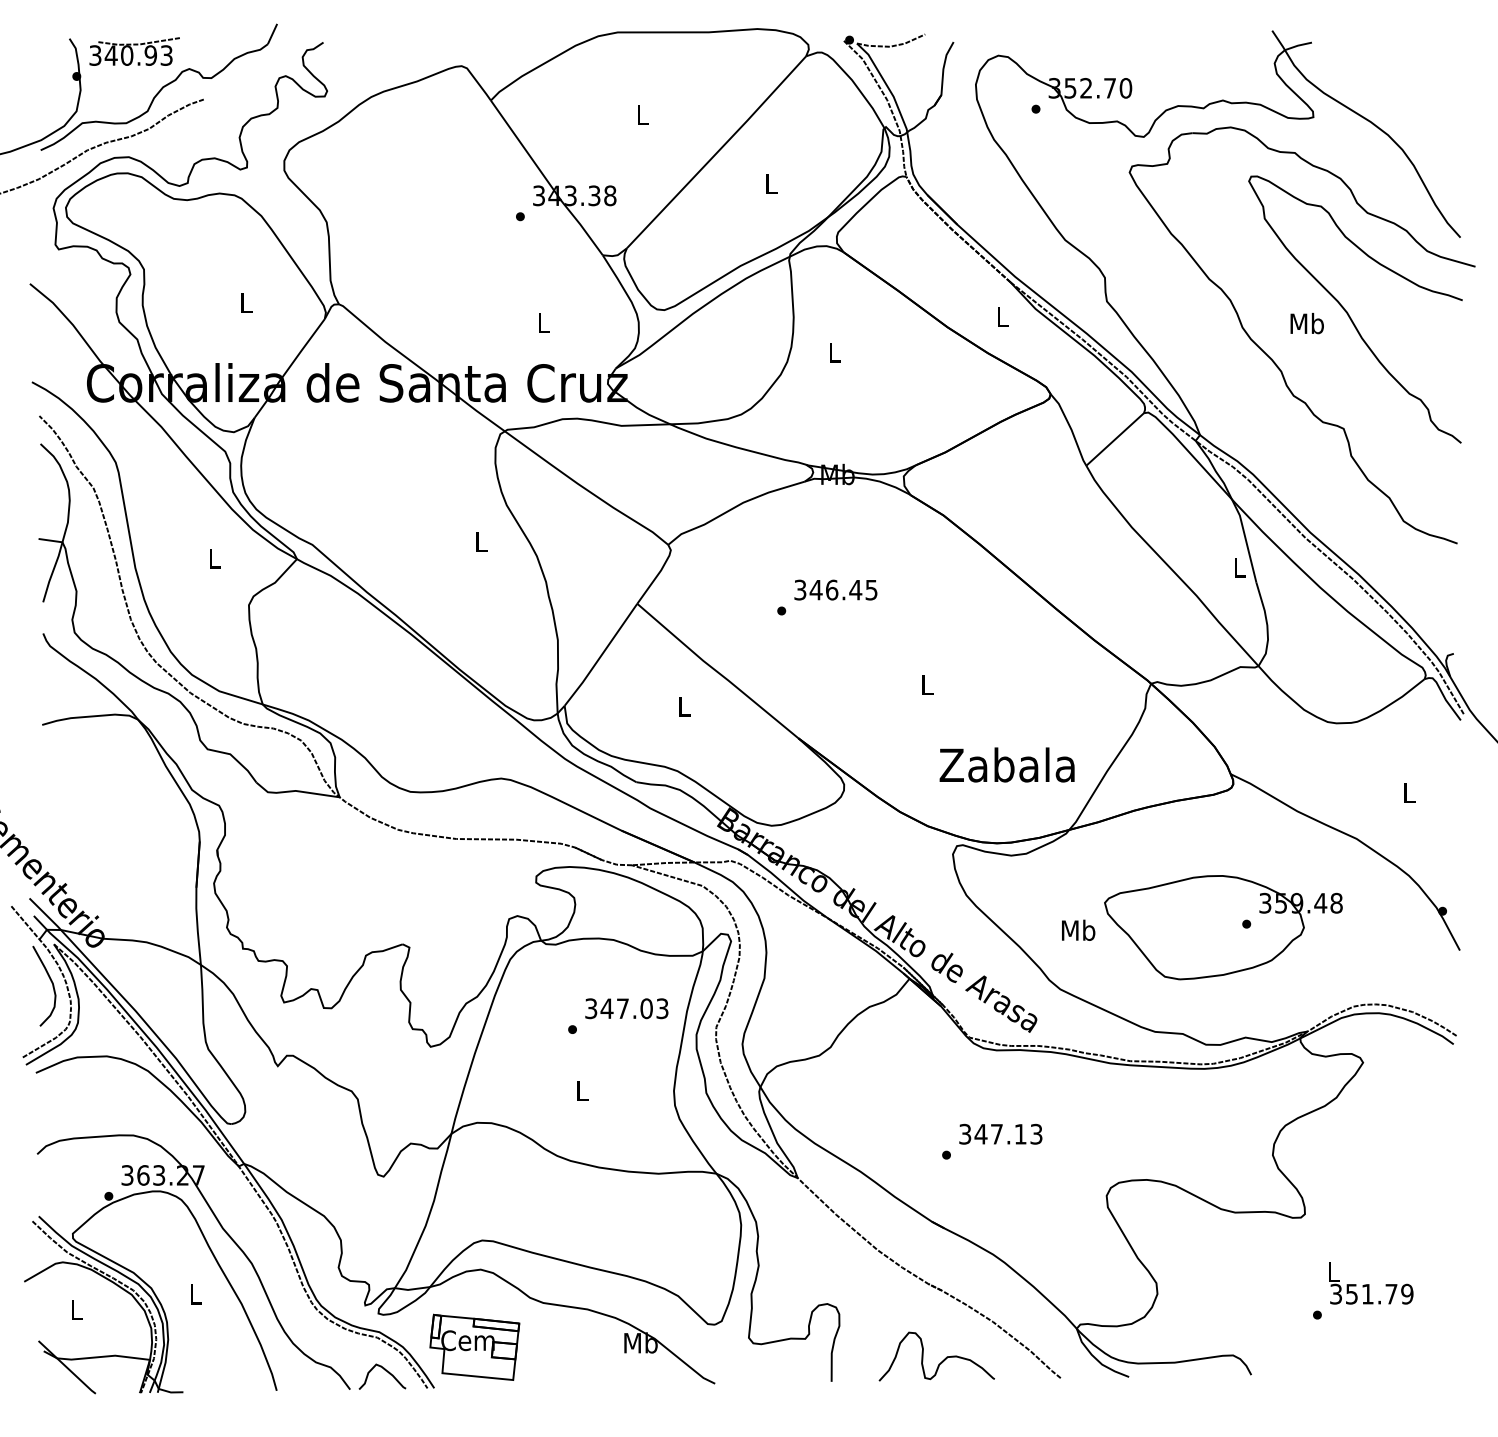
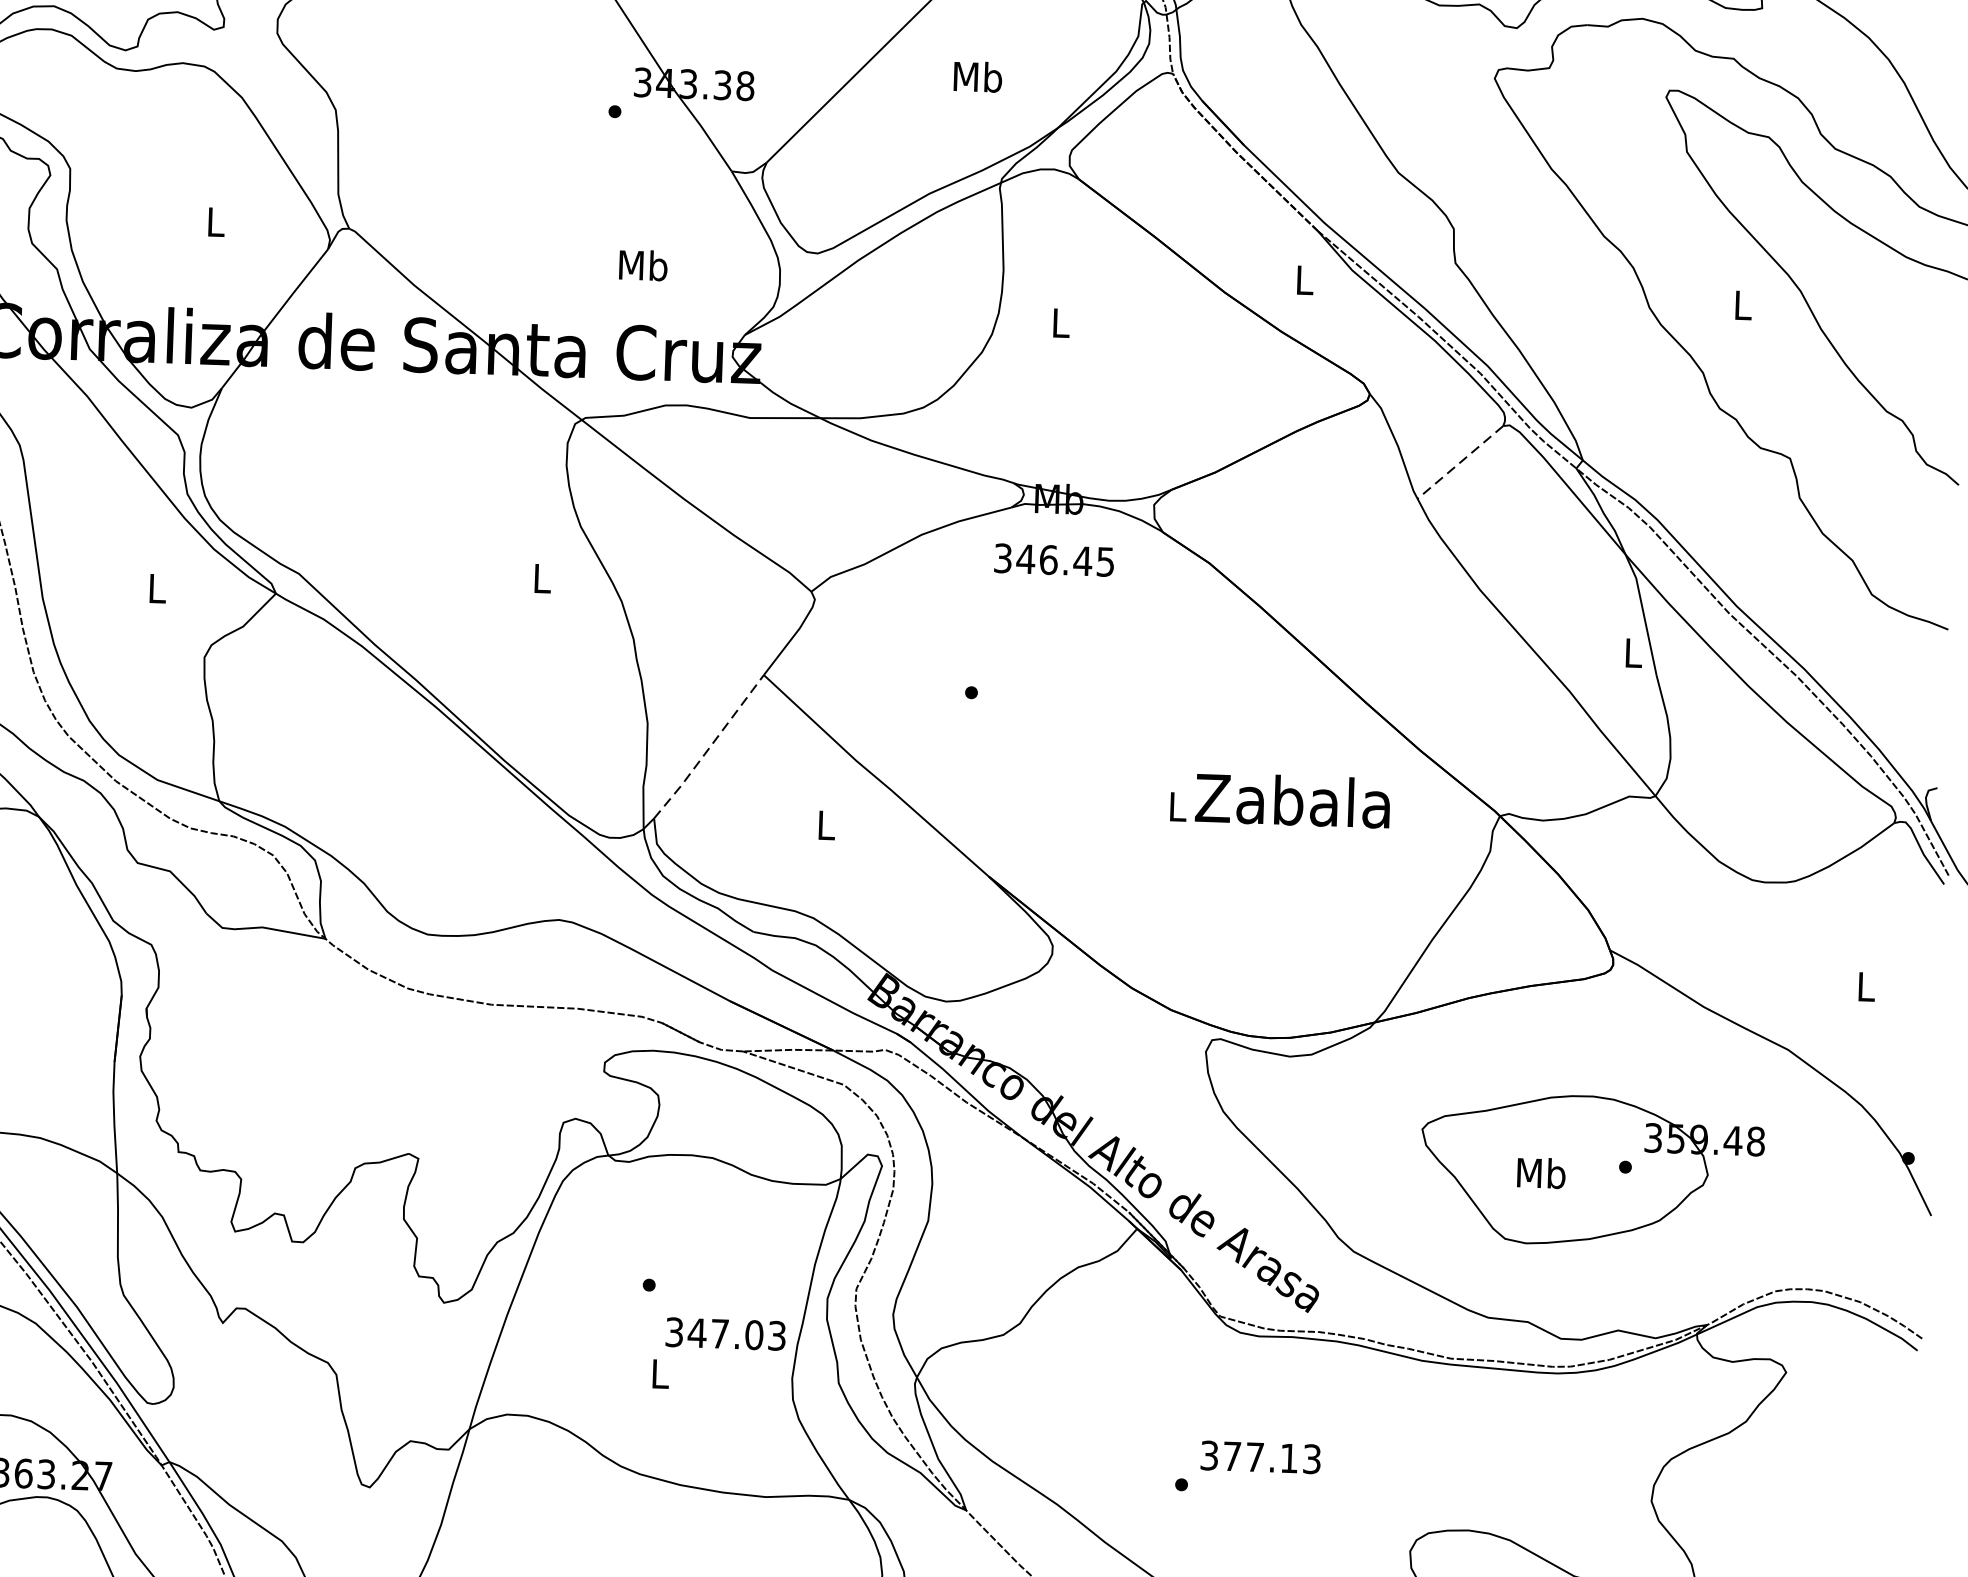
text: (771, 183) -> (978, 76), L -> Mb
text: (543, 322) -> (642, 265), L -> Mb
text: (1306, 323) -> (1741, 305), Mb -> L
line: (1114, 439) -> (1459, 462), solid -> dashed
text: (835, 589) -> (1053, 559), moved
line: (601, 655) -> (709, 747), solid -> dashed
text: (1006, 764) -> (1291, 799), moved
text: (1078, 929) -> (1541, 1171), moved
text: (626, 1008) -> (725, 1333), moved
text: (980, 1134) -> (1231, 1456), 347.13 -> 377.13

